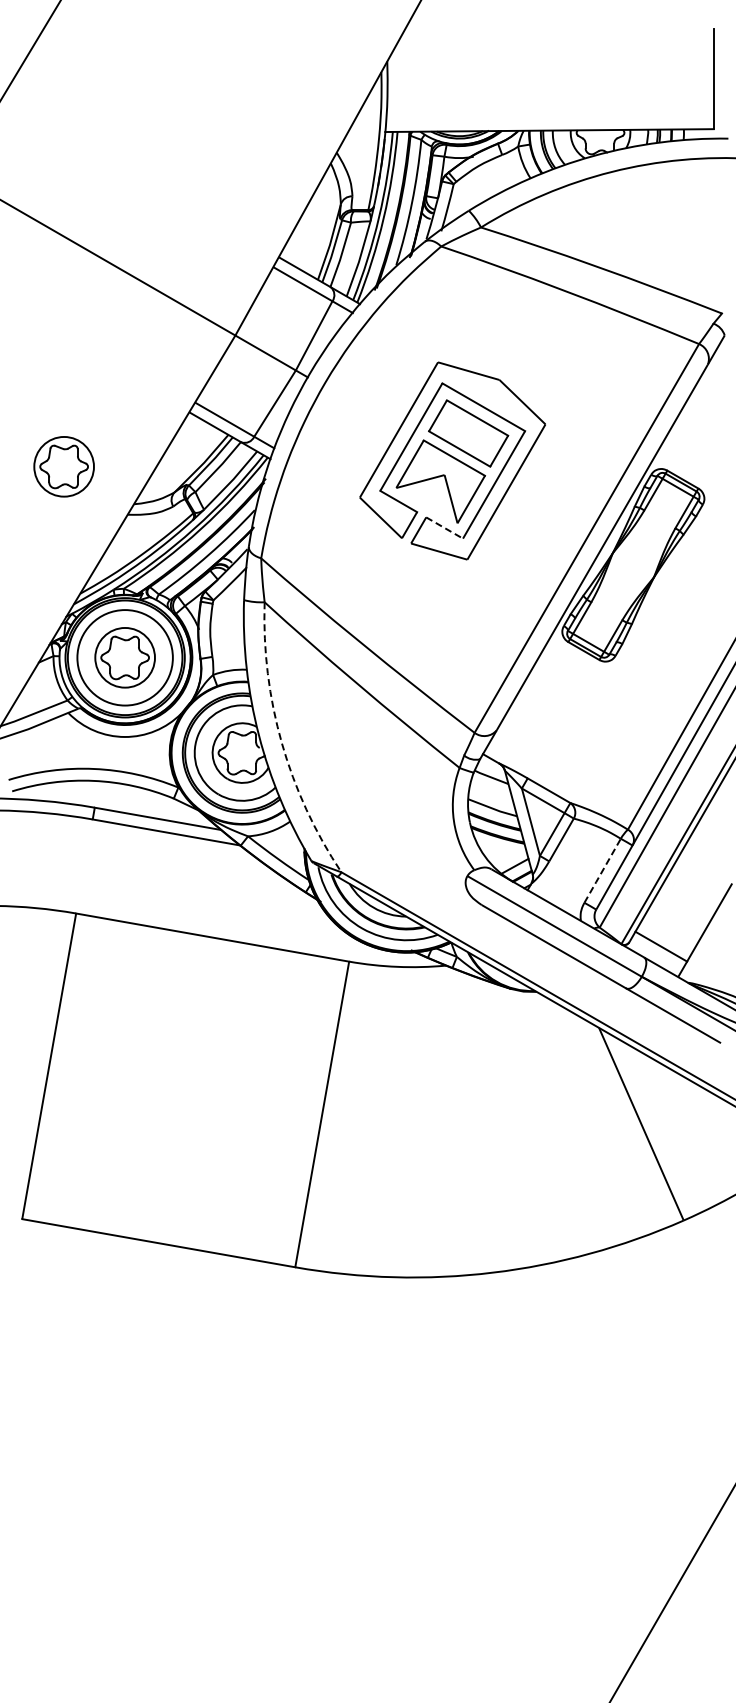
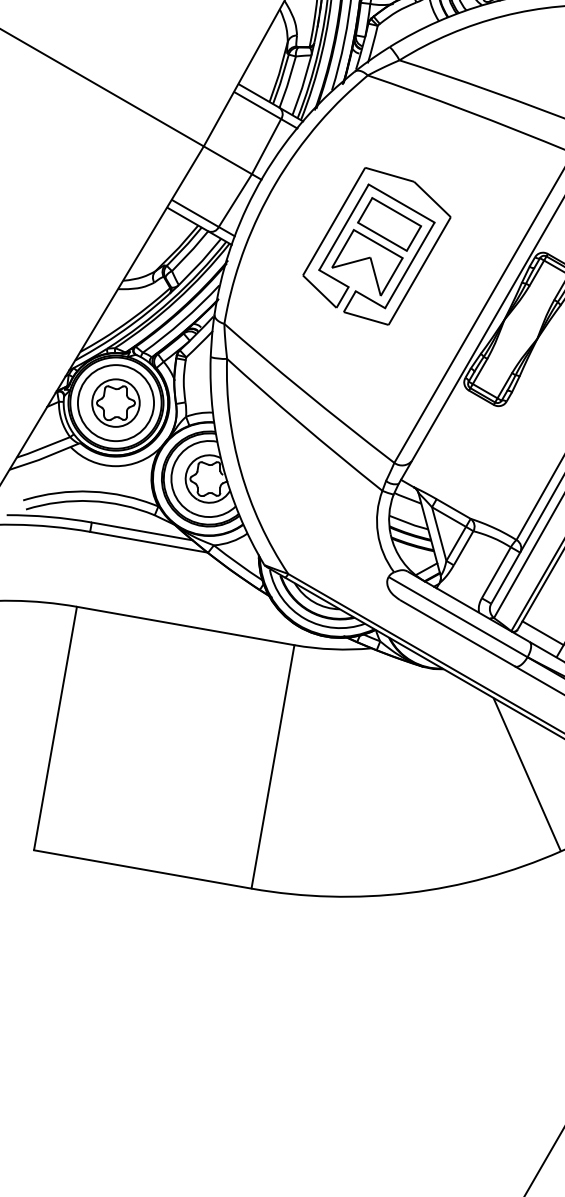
part: (63, 466) -> (66, 250), removed
line: (445, 528) -> (371, 300), dashed -> solid
arc: (281, 743) -> (240, 471), dashed -> solid
line: (602, 870) -> (496, 572), dashed -> solid

